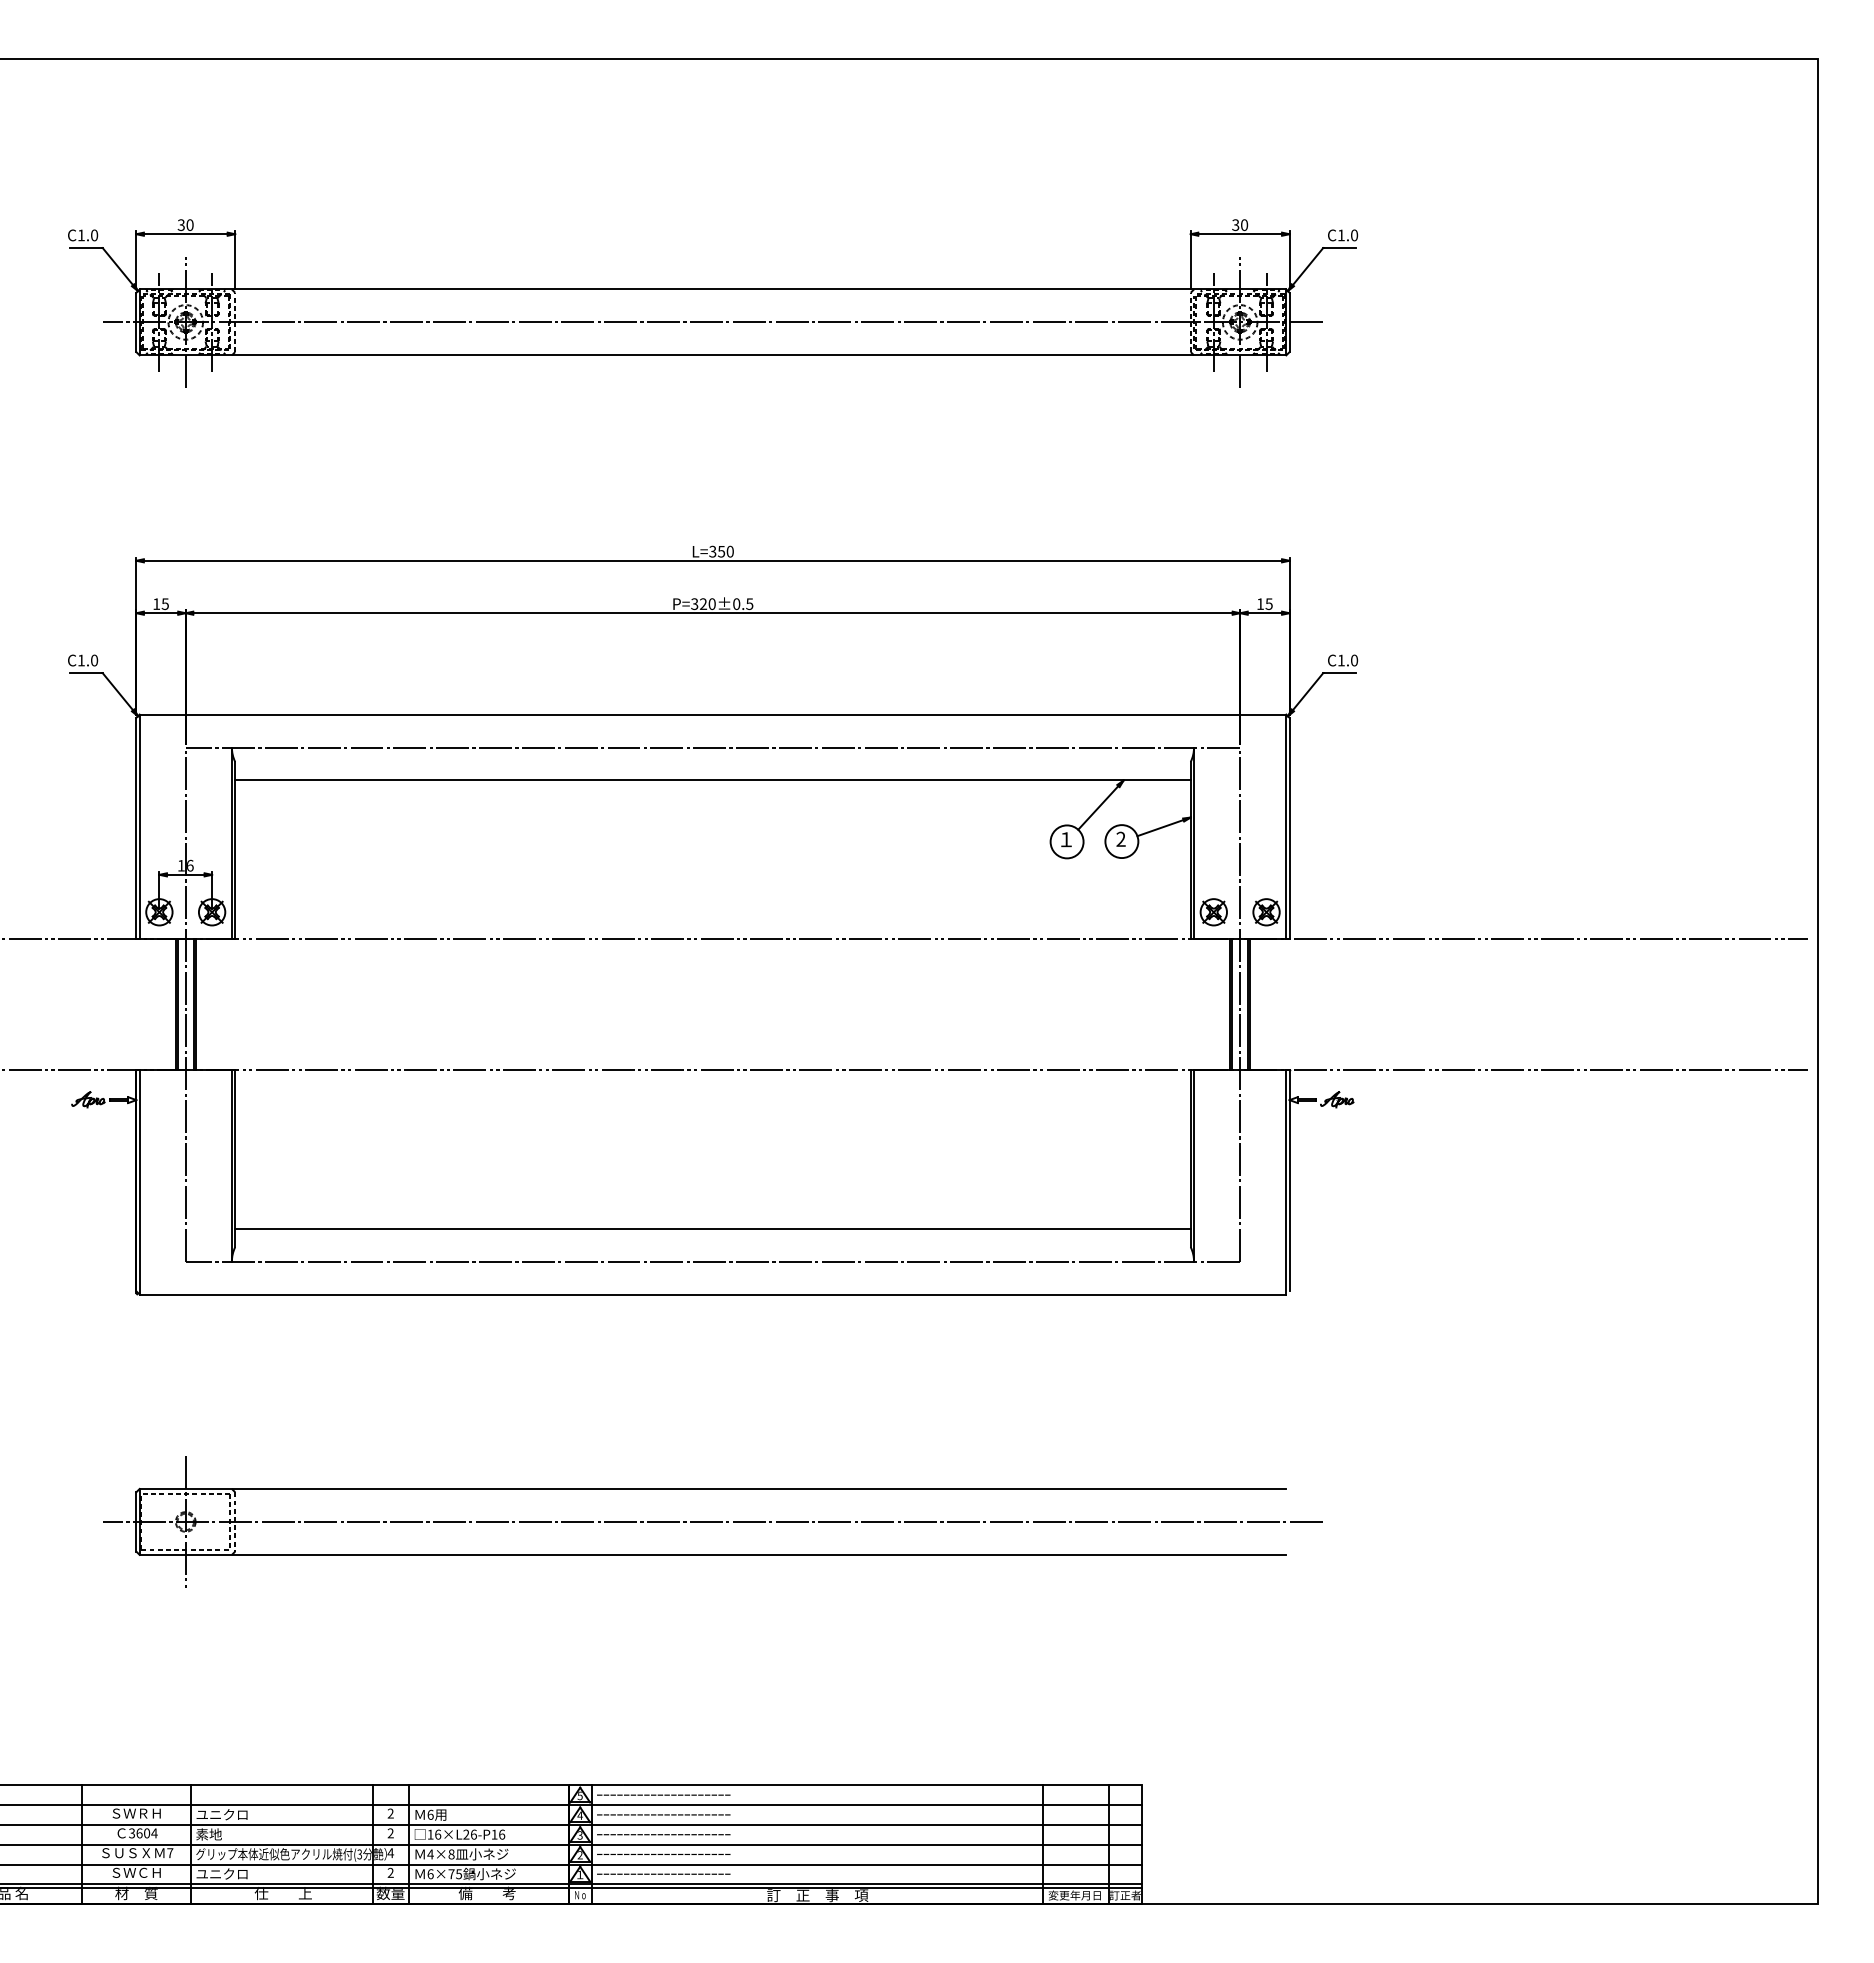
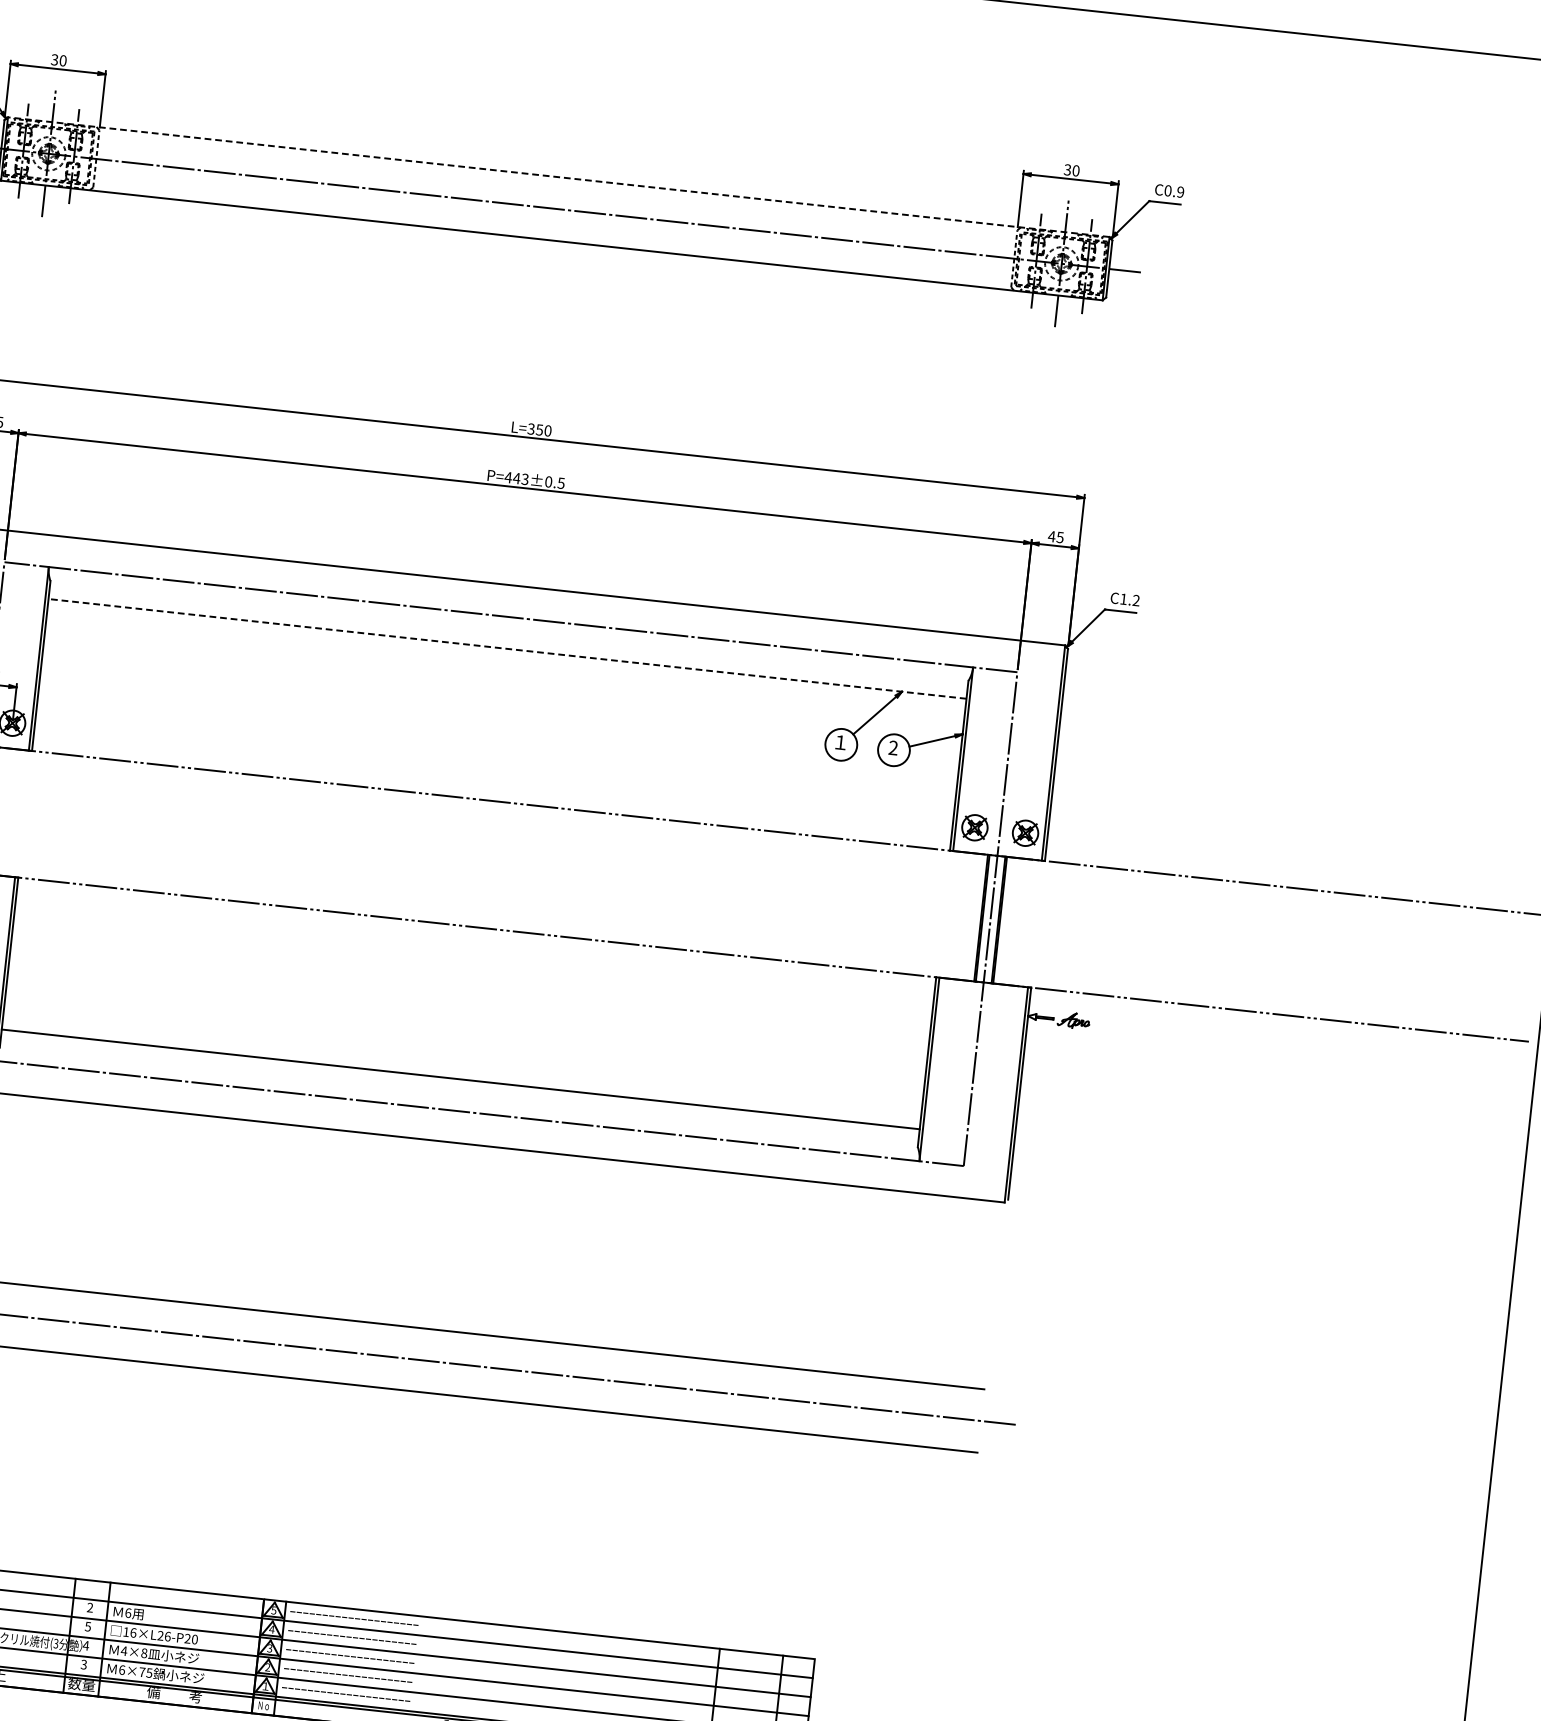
text: (1347, 235) -> (1173, 191), C1.0 -> C0.9
line: (712, 289) -> (558, 177), solid -> dashed
text: (1260, 603) -> (1051, 536), 15 -> 45
text: (702, 604) -> (515, 478), P=320±0.5 -> P=443±0.5
text: (1354, 660) -> (1136, 600), C1.0 -> C1.2
line: (712, 780) -> (507, 648), solid -> dashed
text: (390, 1833) -> (87, 1626), 2 -> 5
text: (498, 1834) -> (191, 1639), 16×L26-P16 -> 16×L26-P20
text: (390, 1872) -> (83, 1664), 2 -> 3

